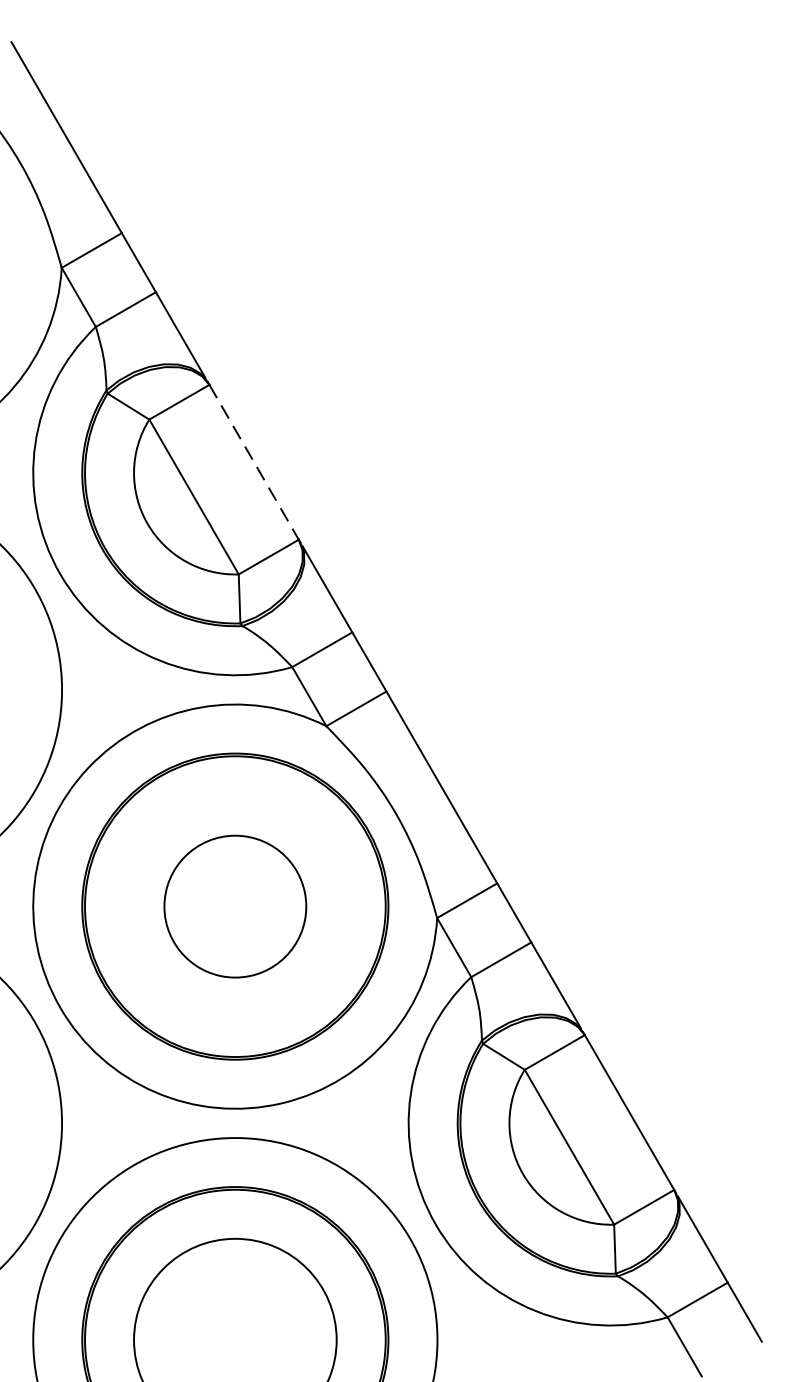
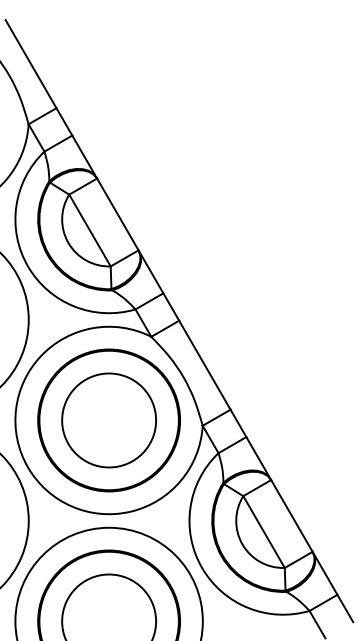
line: (255, 462) -> (118, 214), dashed -> solid
circle: (236, 906) -> (109, 420), size x1.43

